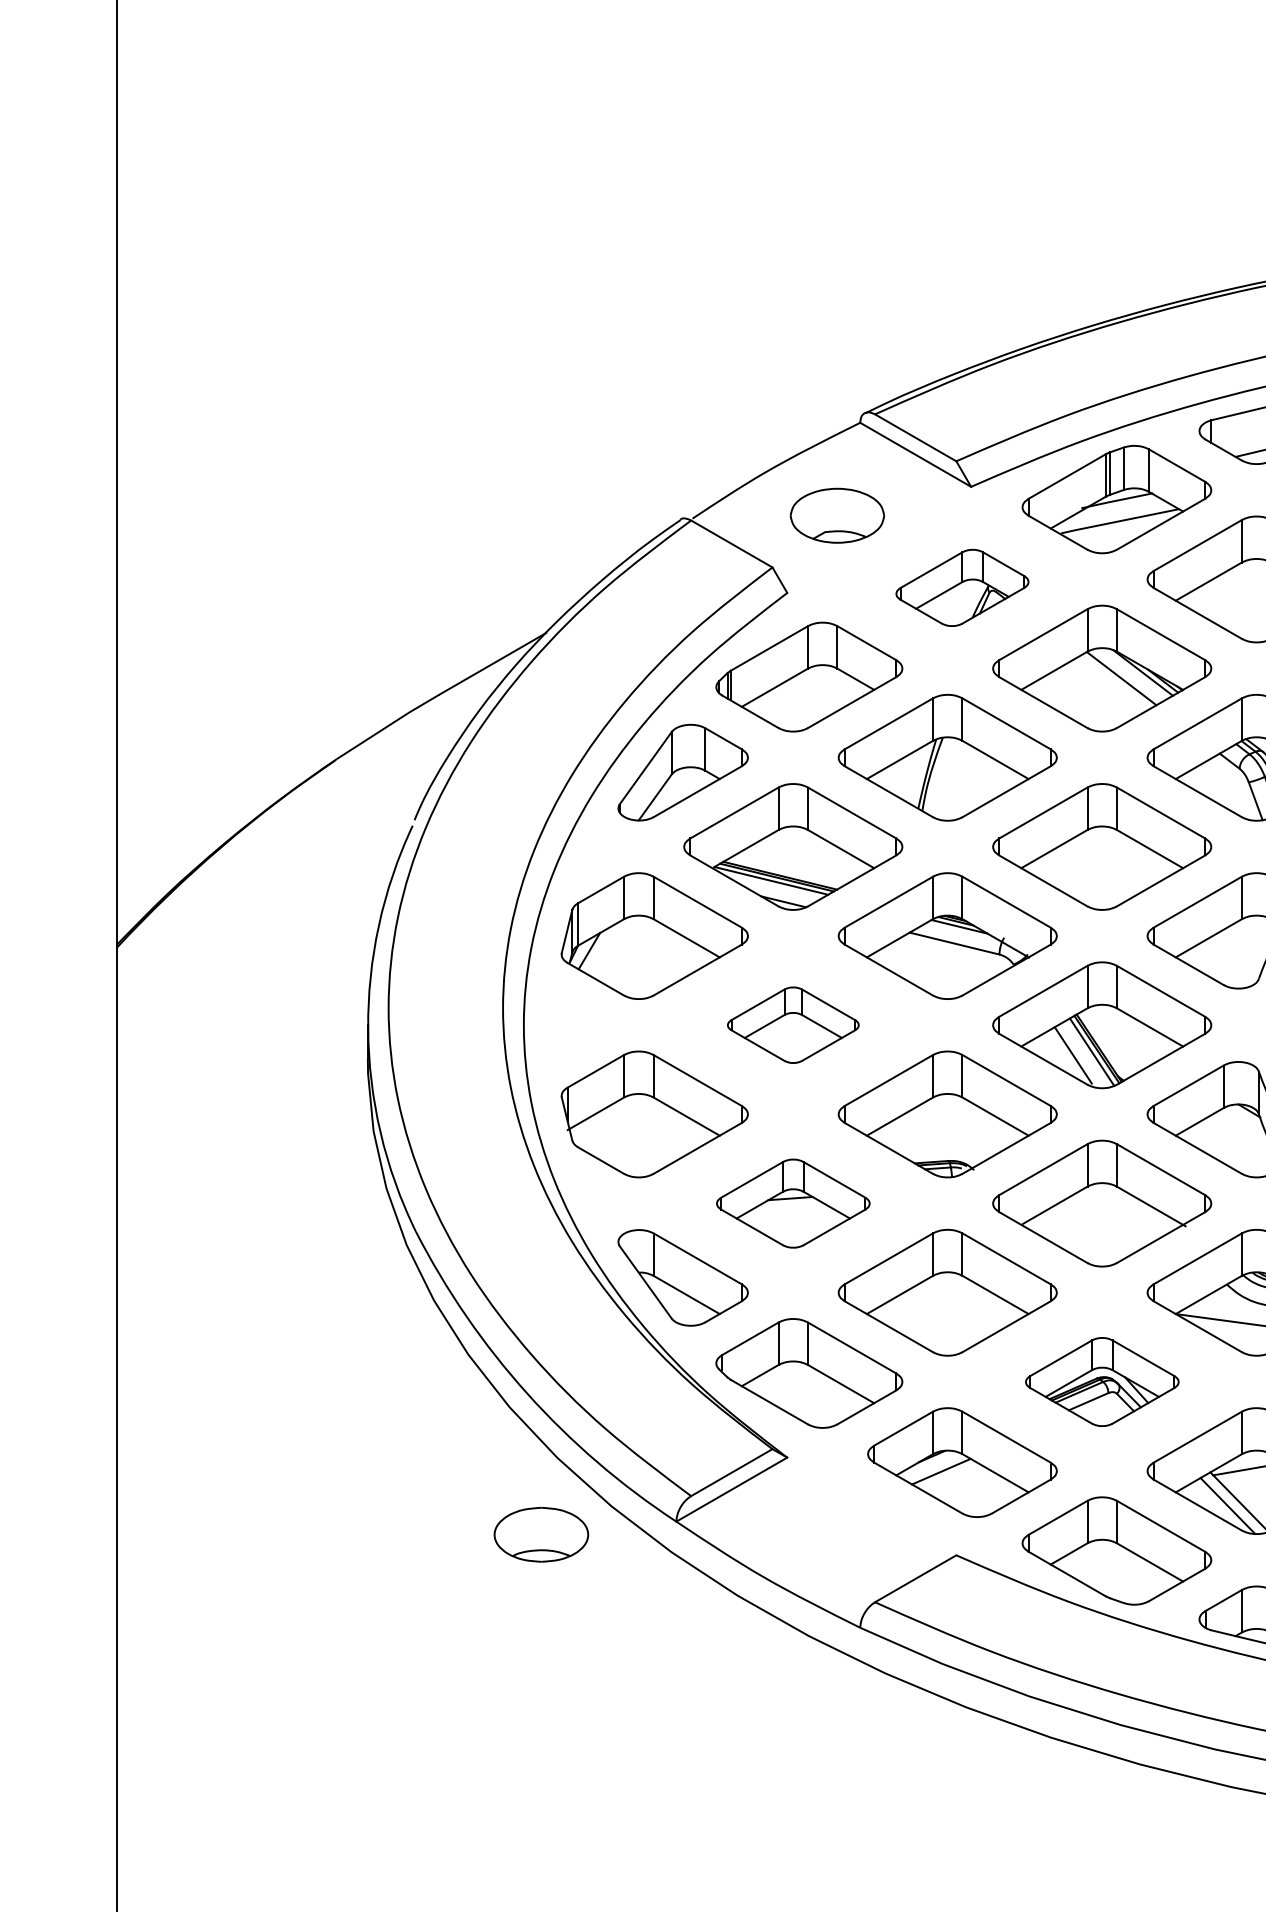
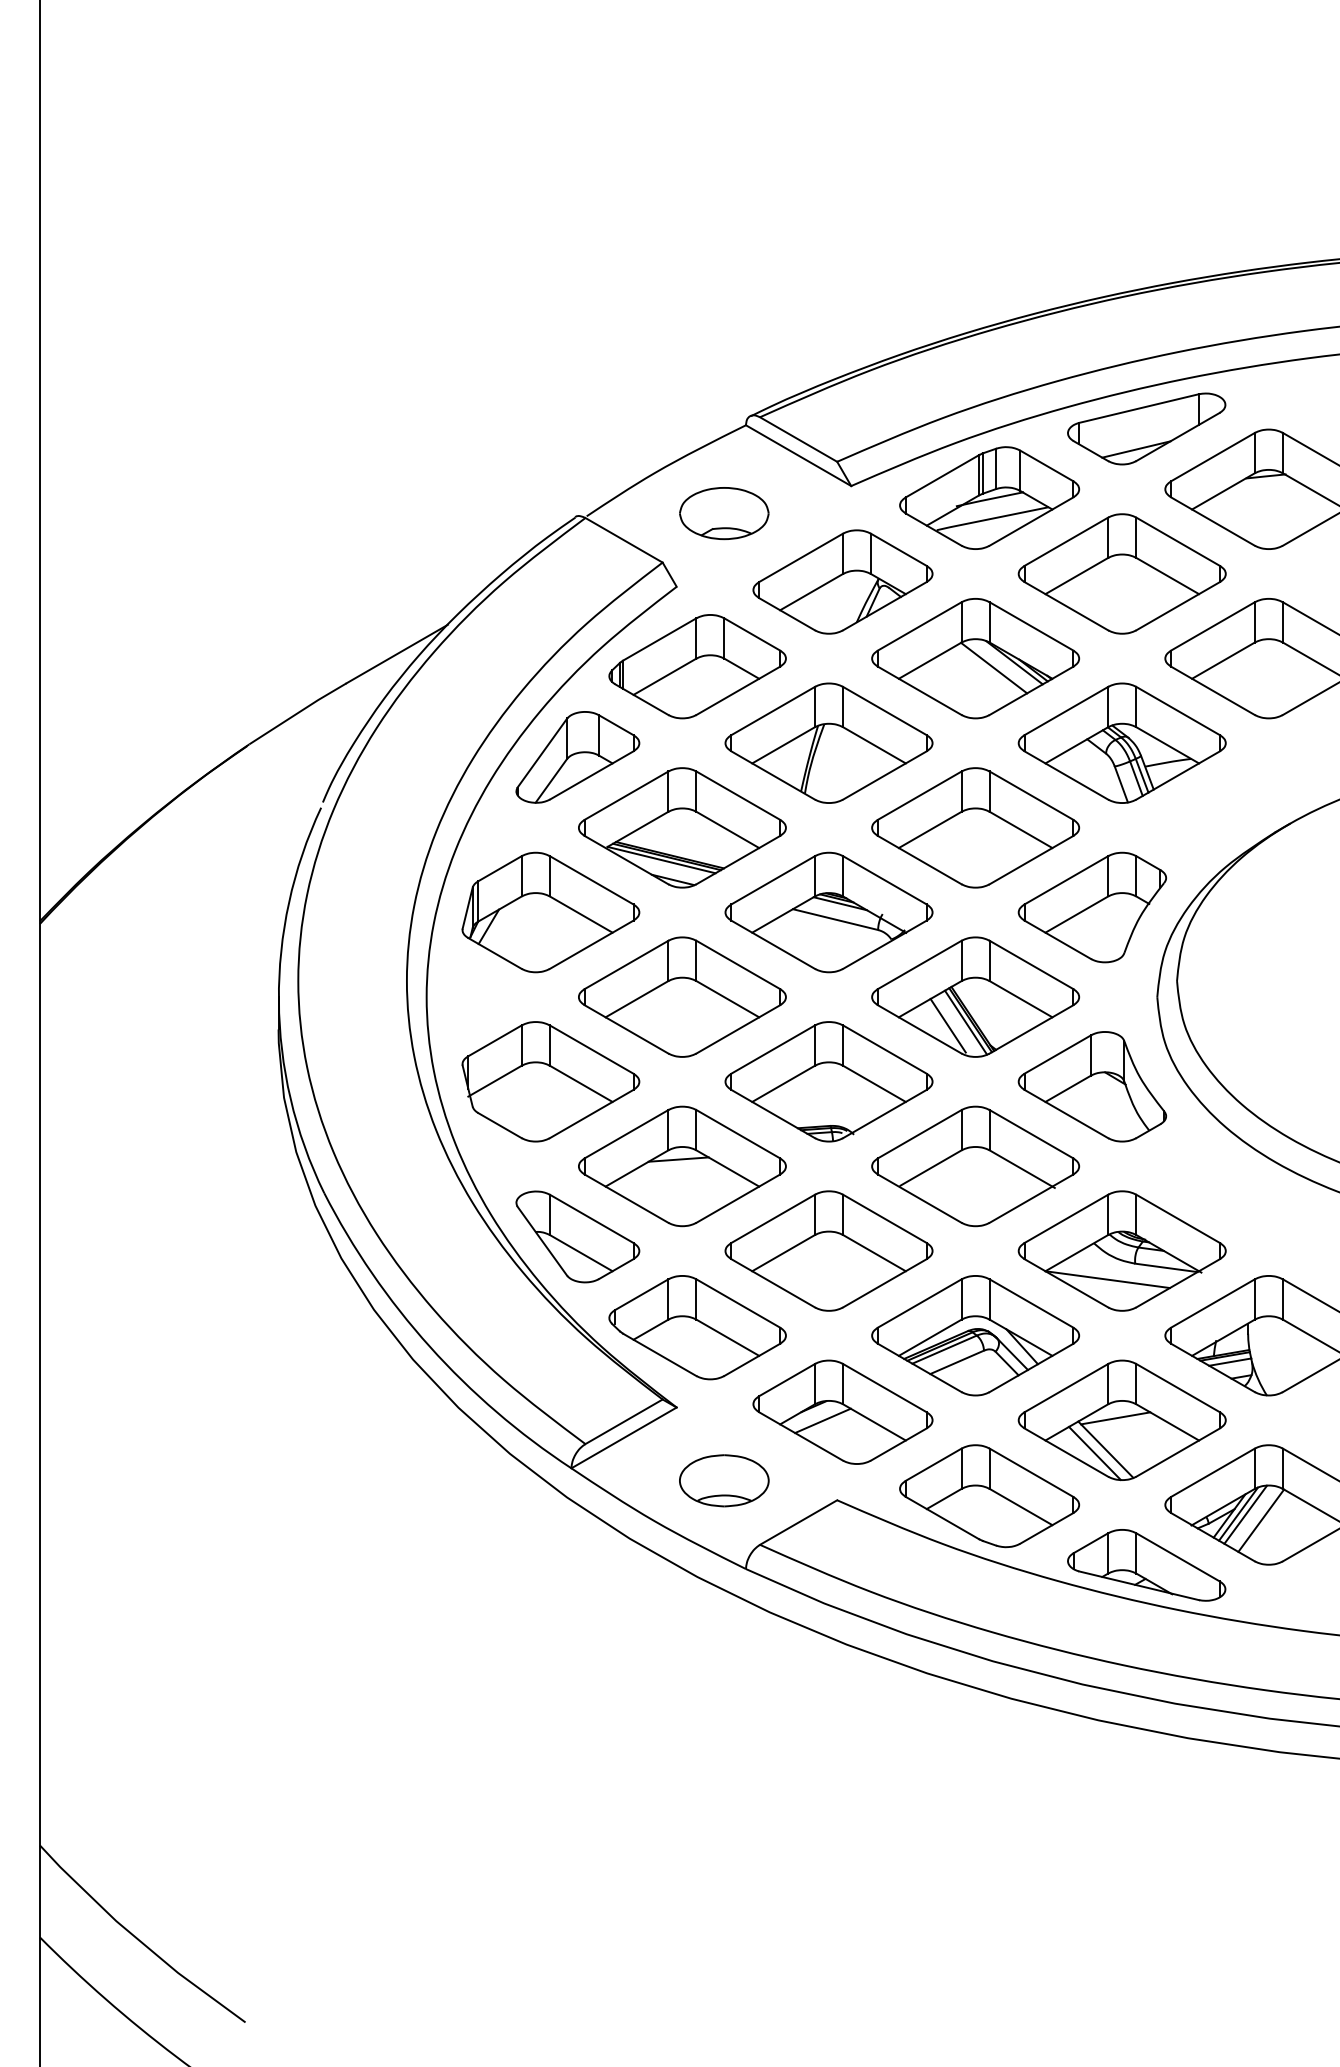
part: (961, 587) -> (842, 581), size x1.43
part: (793, 1024) -> (682, 996), size x1.67
part: (793, 1203) -> (682, 1166), size x1.43
part: (1102, 1381) -> (975, 1335), size x1.43
part: (541, 1534) -> (724, 1480), moved

